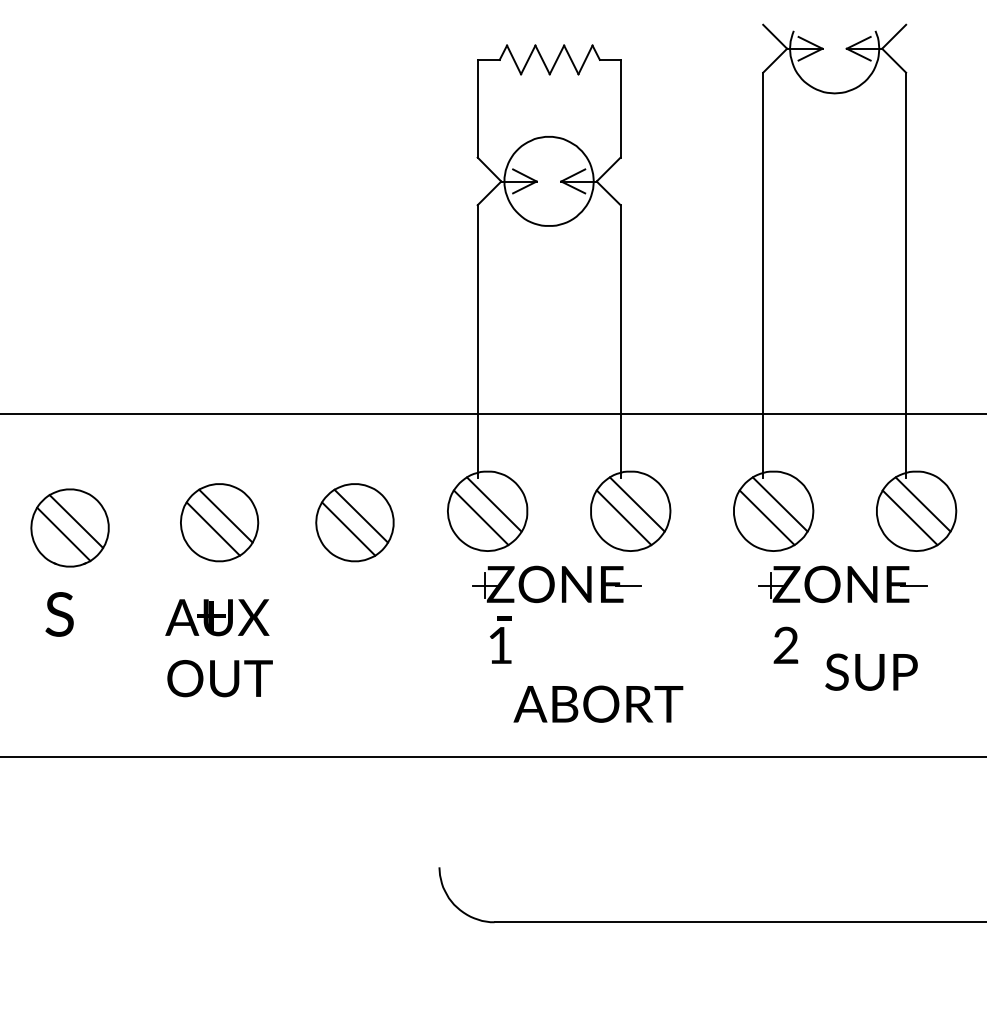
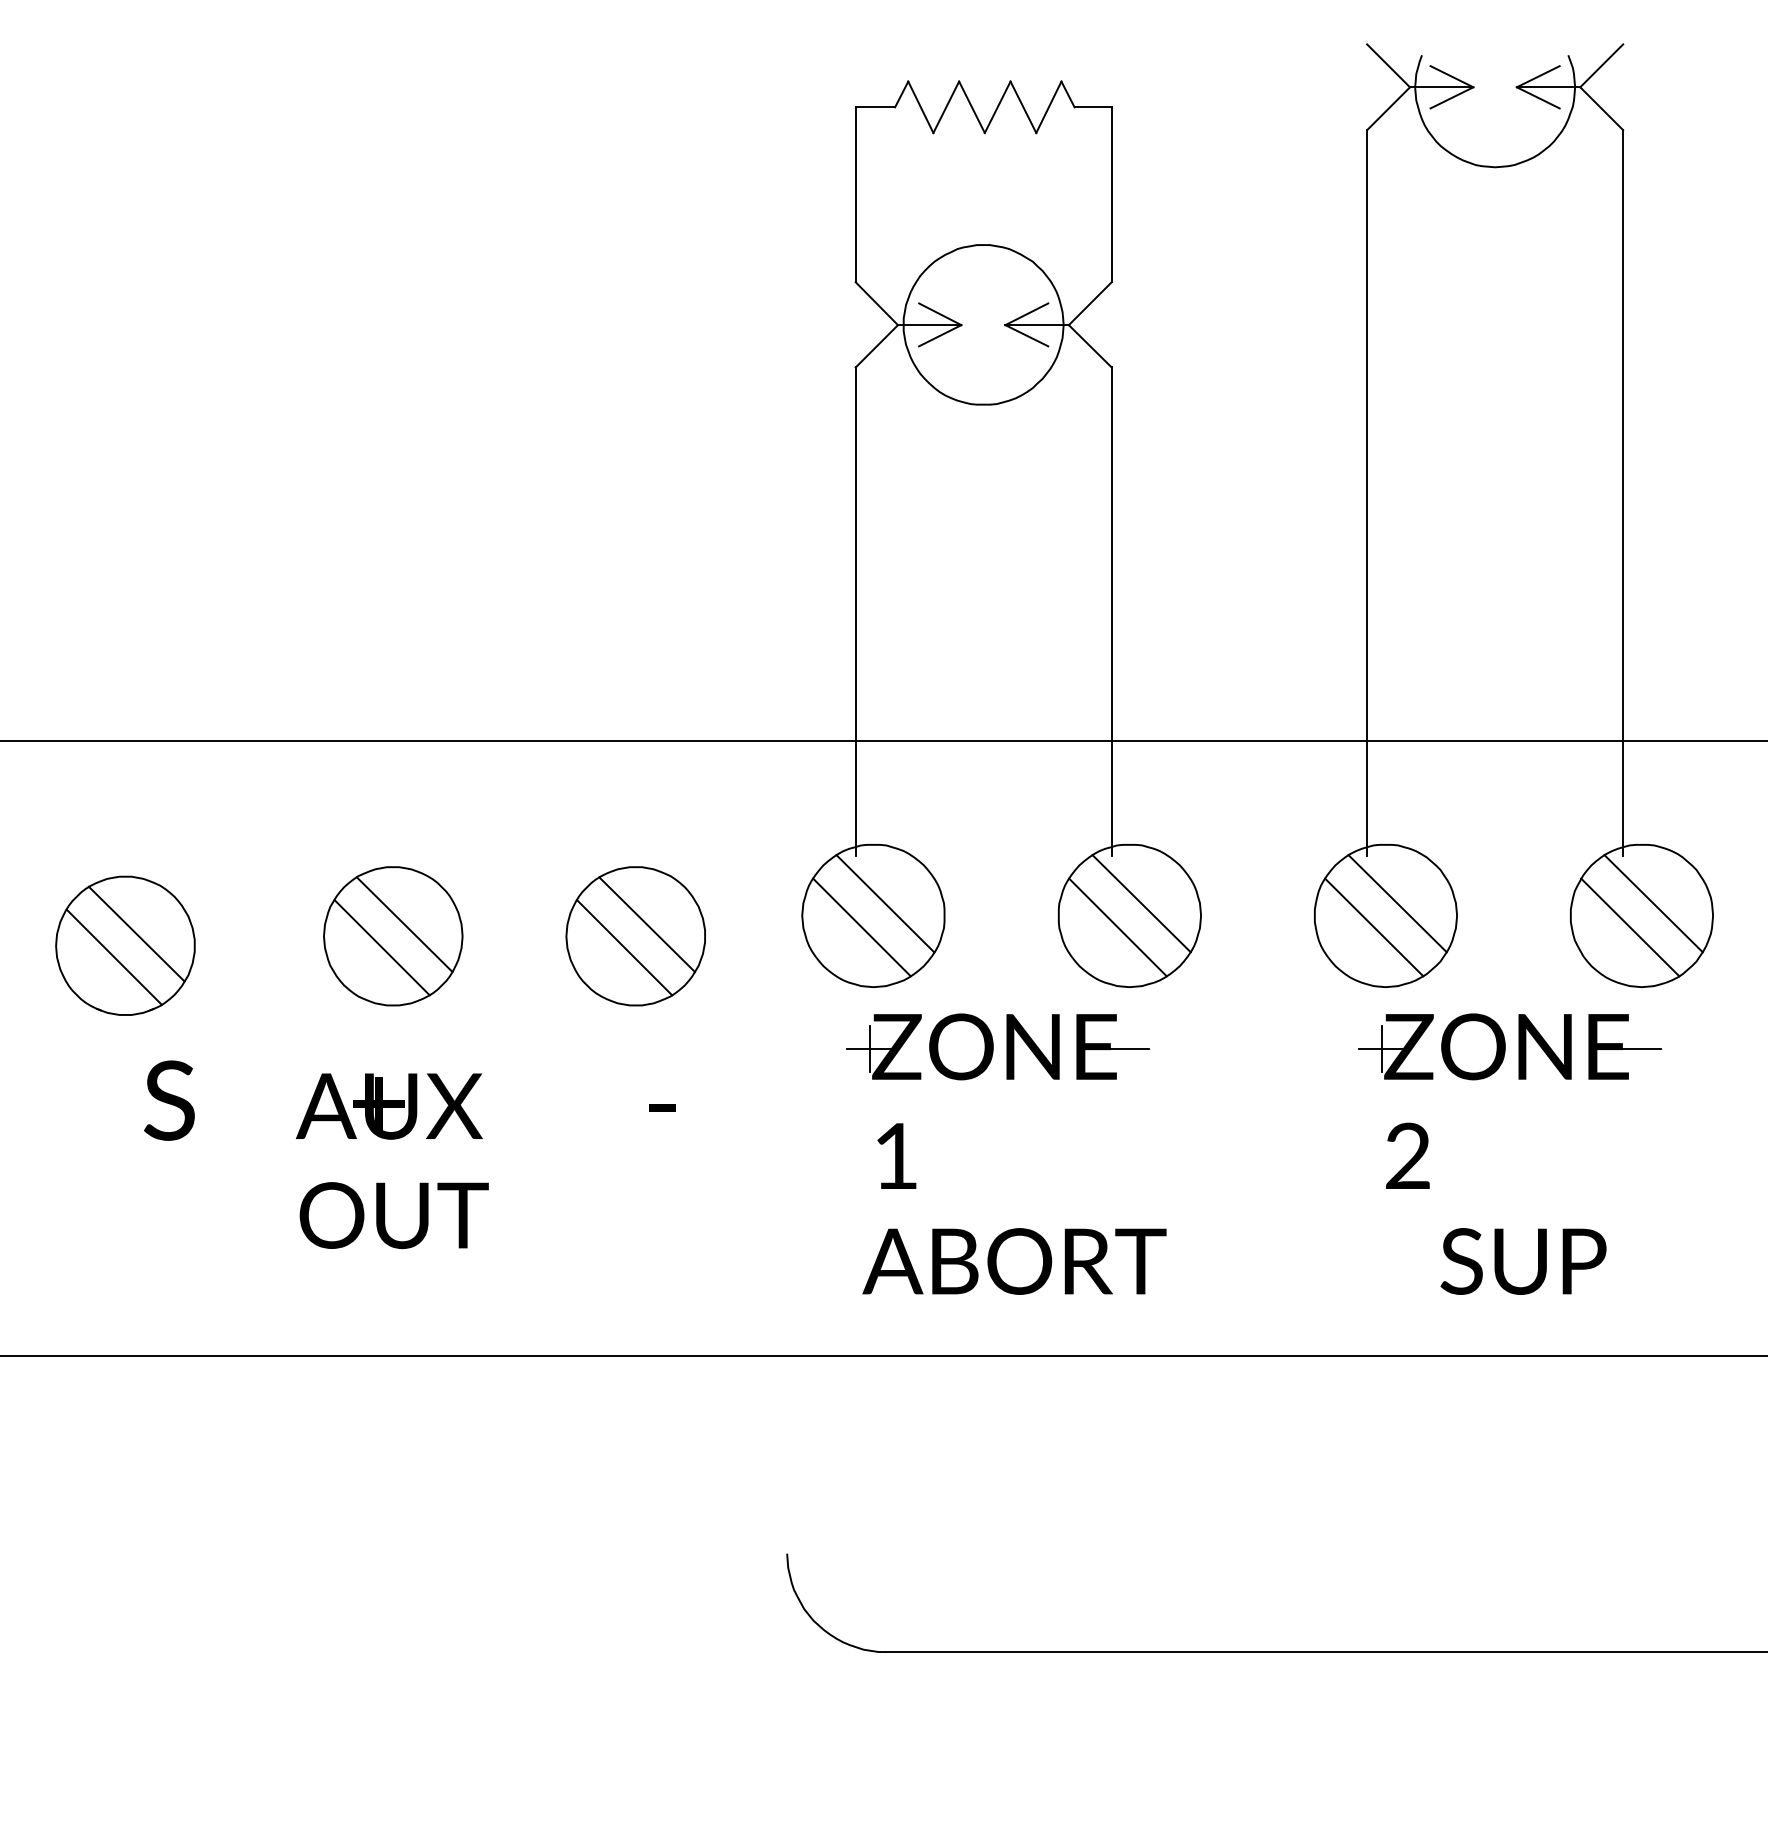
text: (59, 614) -> (169, 1100), moved
text: (504, 618) -> (661, 1107), moved
text: (871, 671) -> (1523, 1260), moved
text: (598, 703) -> (1014, 1260), moved

